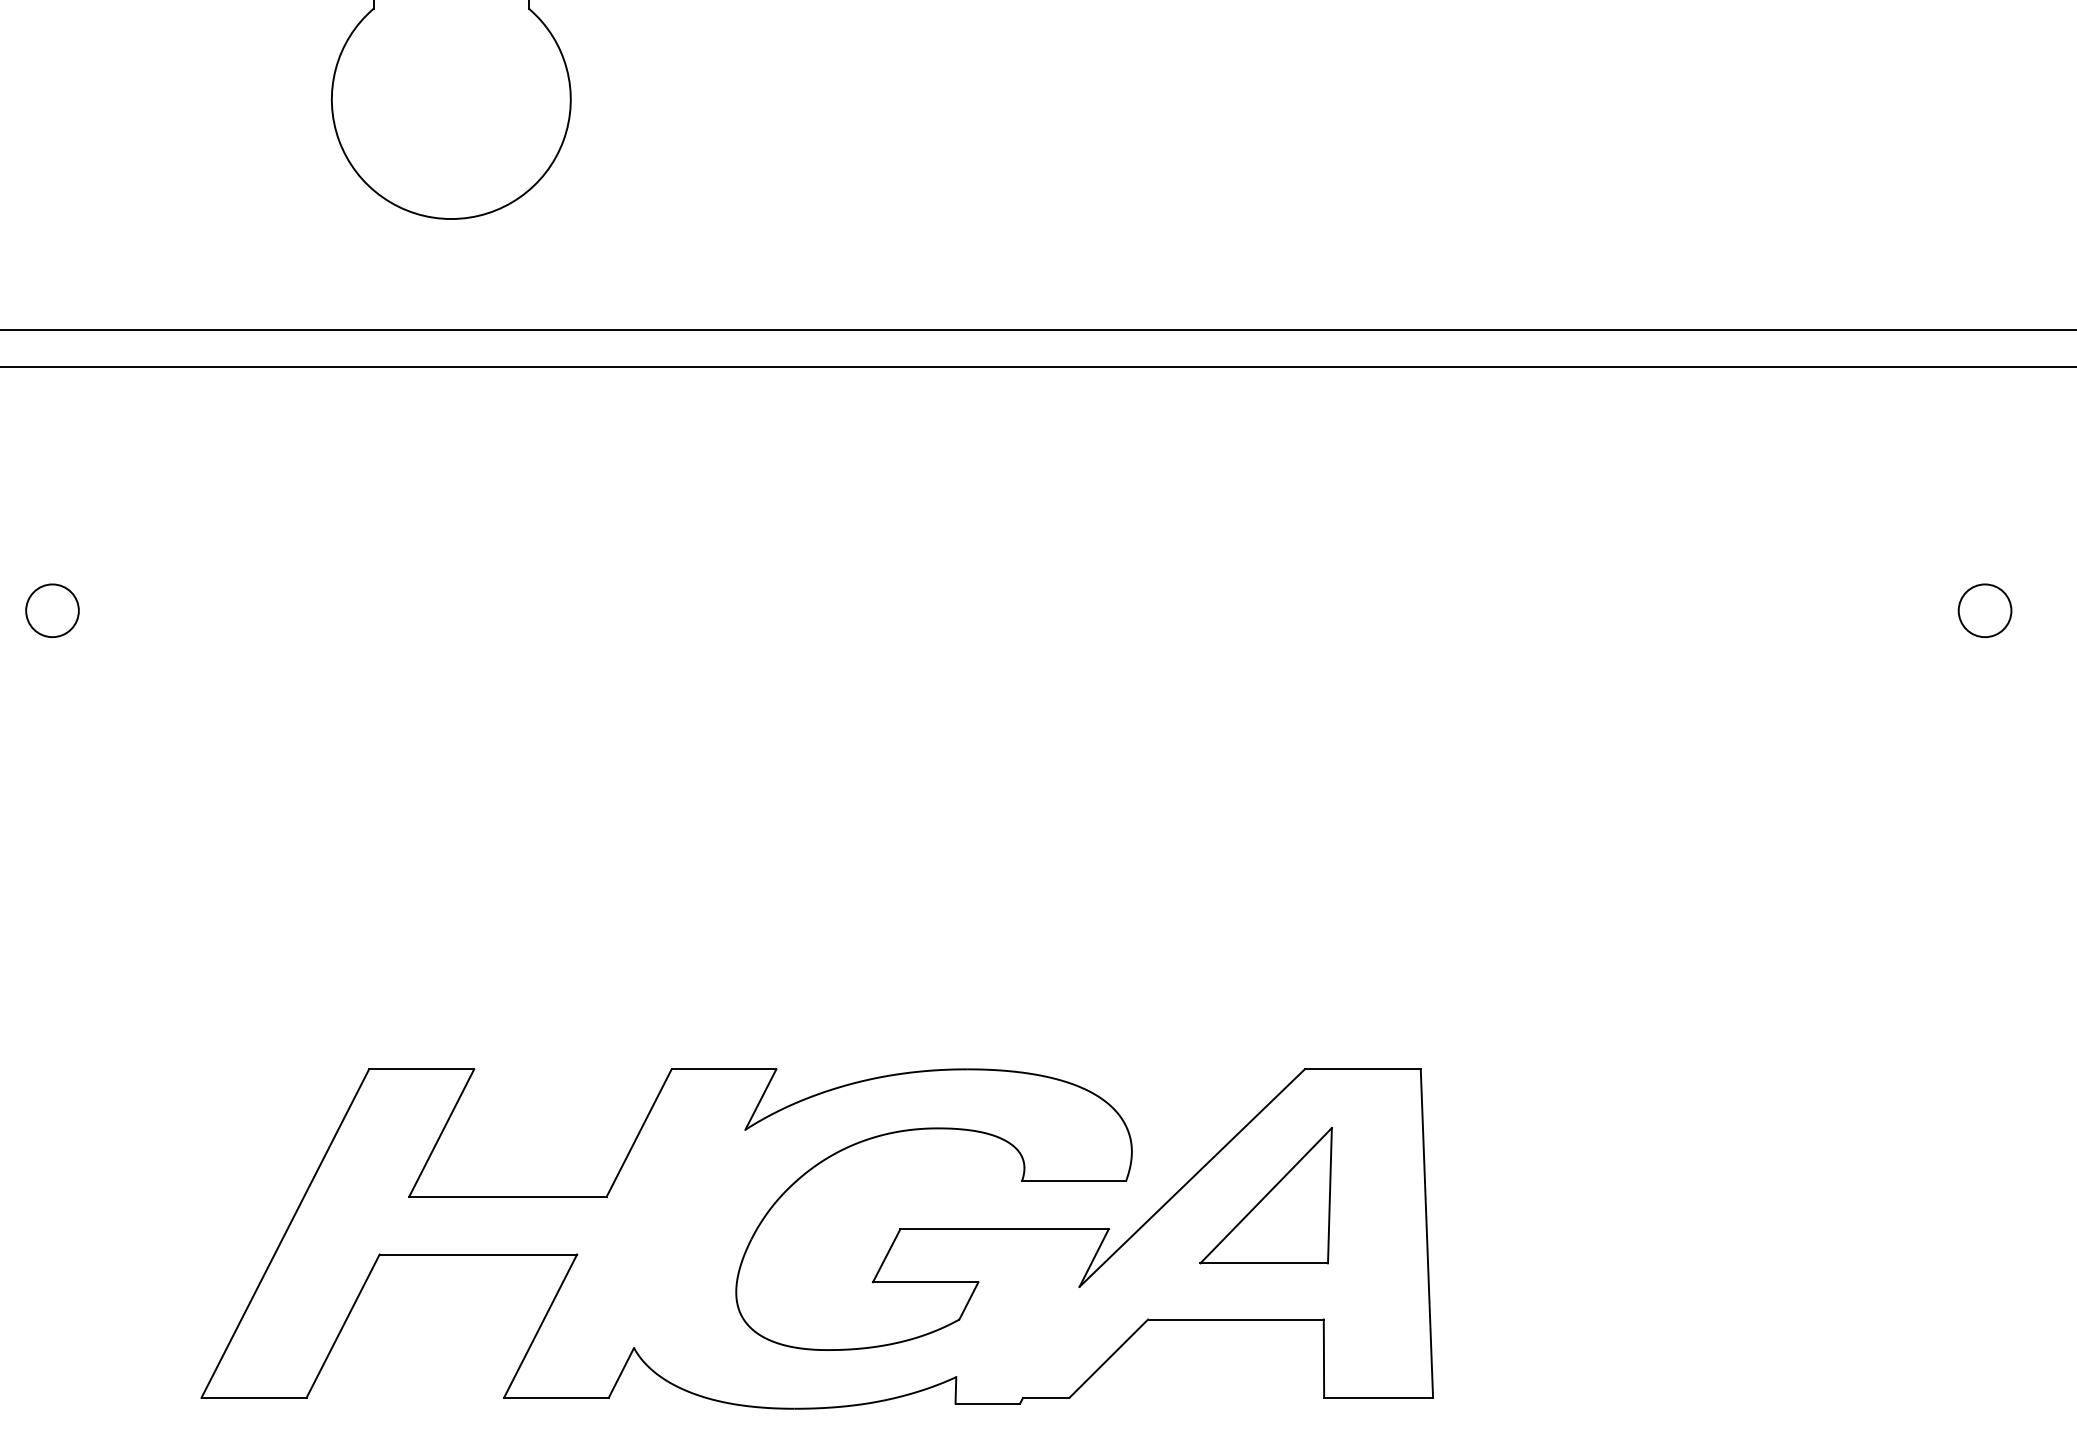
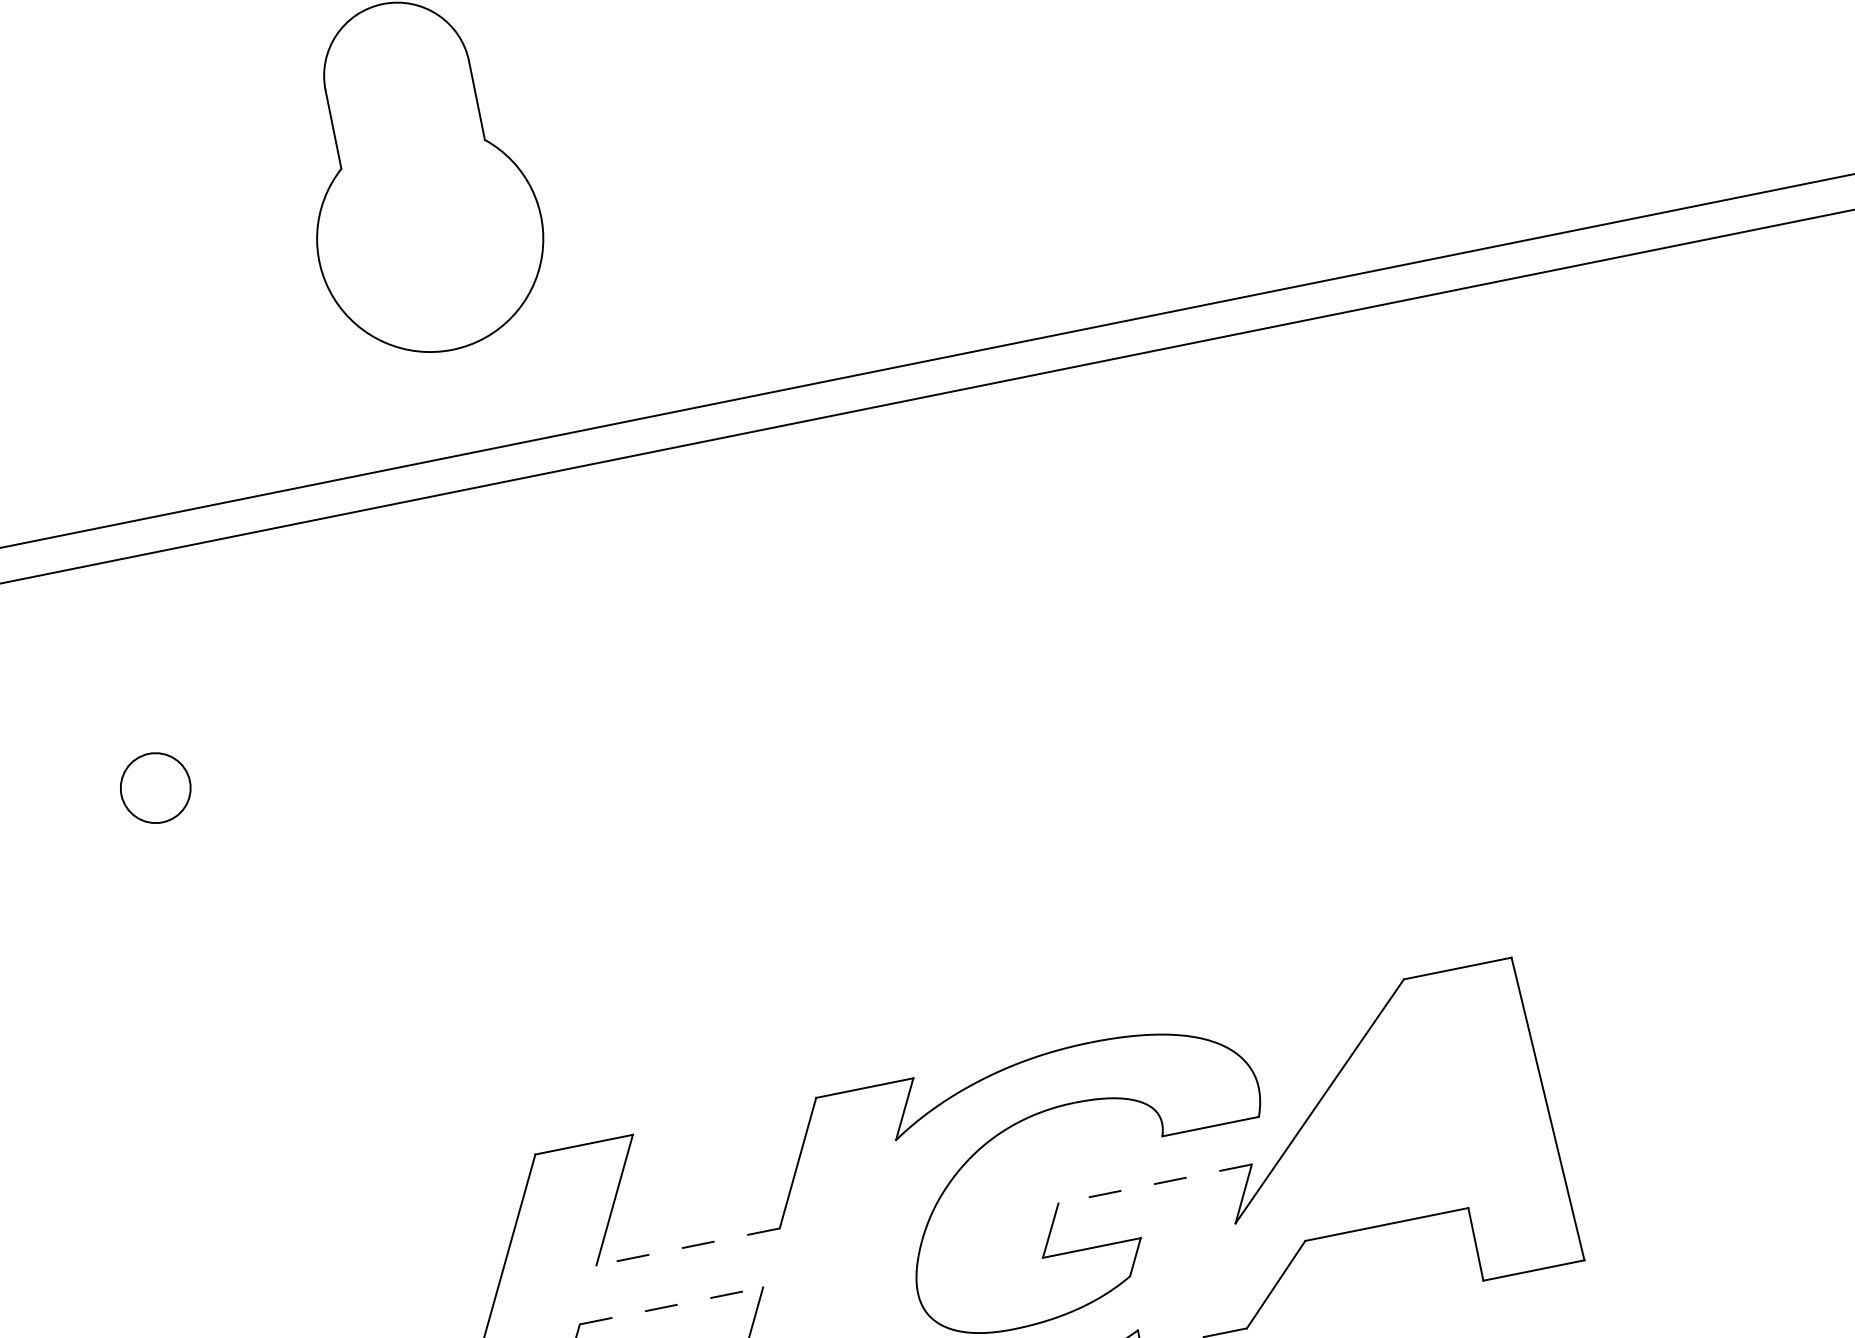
circle: (52, 610) -> (155, 787), size x1.4
part: (1265, 1195) -> (1391, 1103), removed
line: (507, 1196) -> (687, 1246), solid -> dashed
line: (1004, 1229) -> (1155, 1184), solid -> dashed
line: (478, 1254) -> (671, 1305), solid -> dashed

